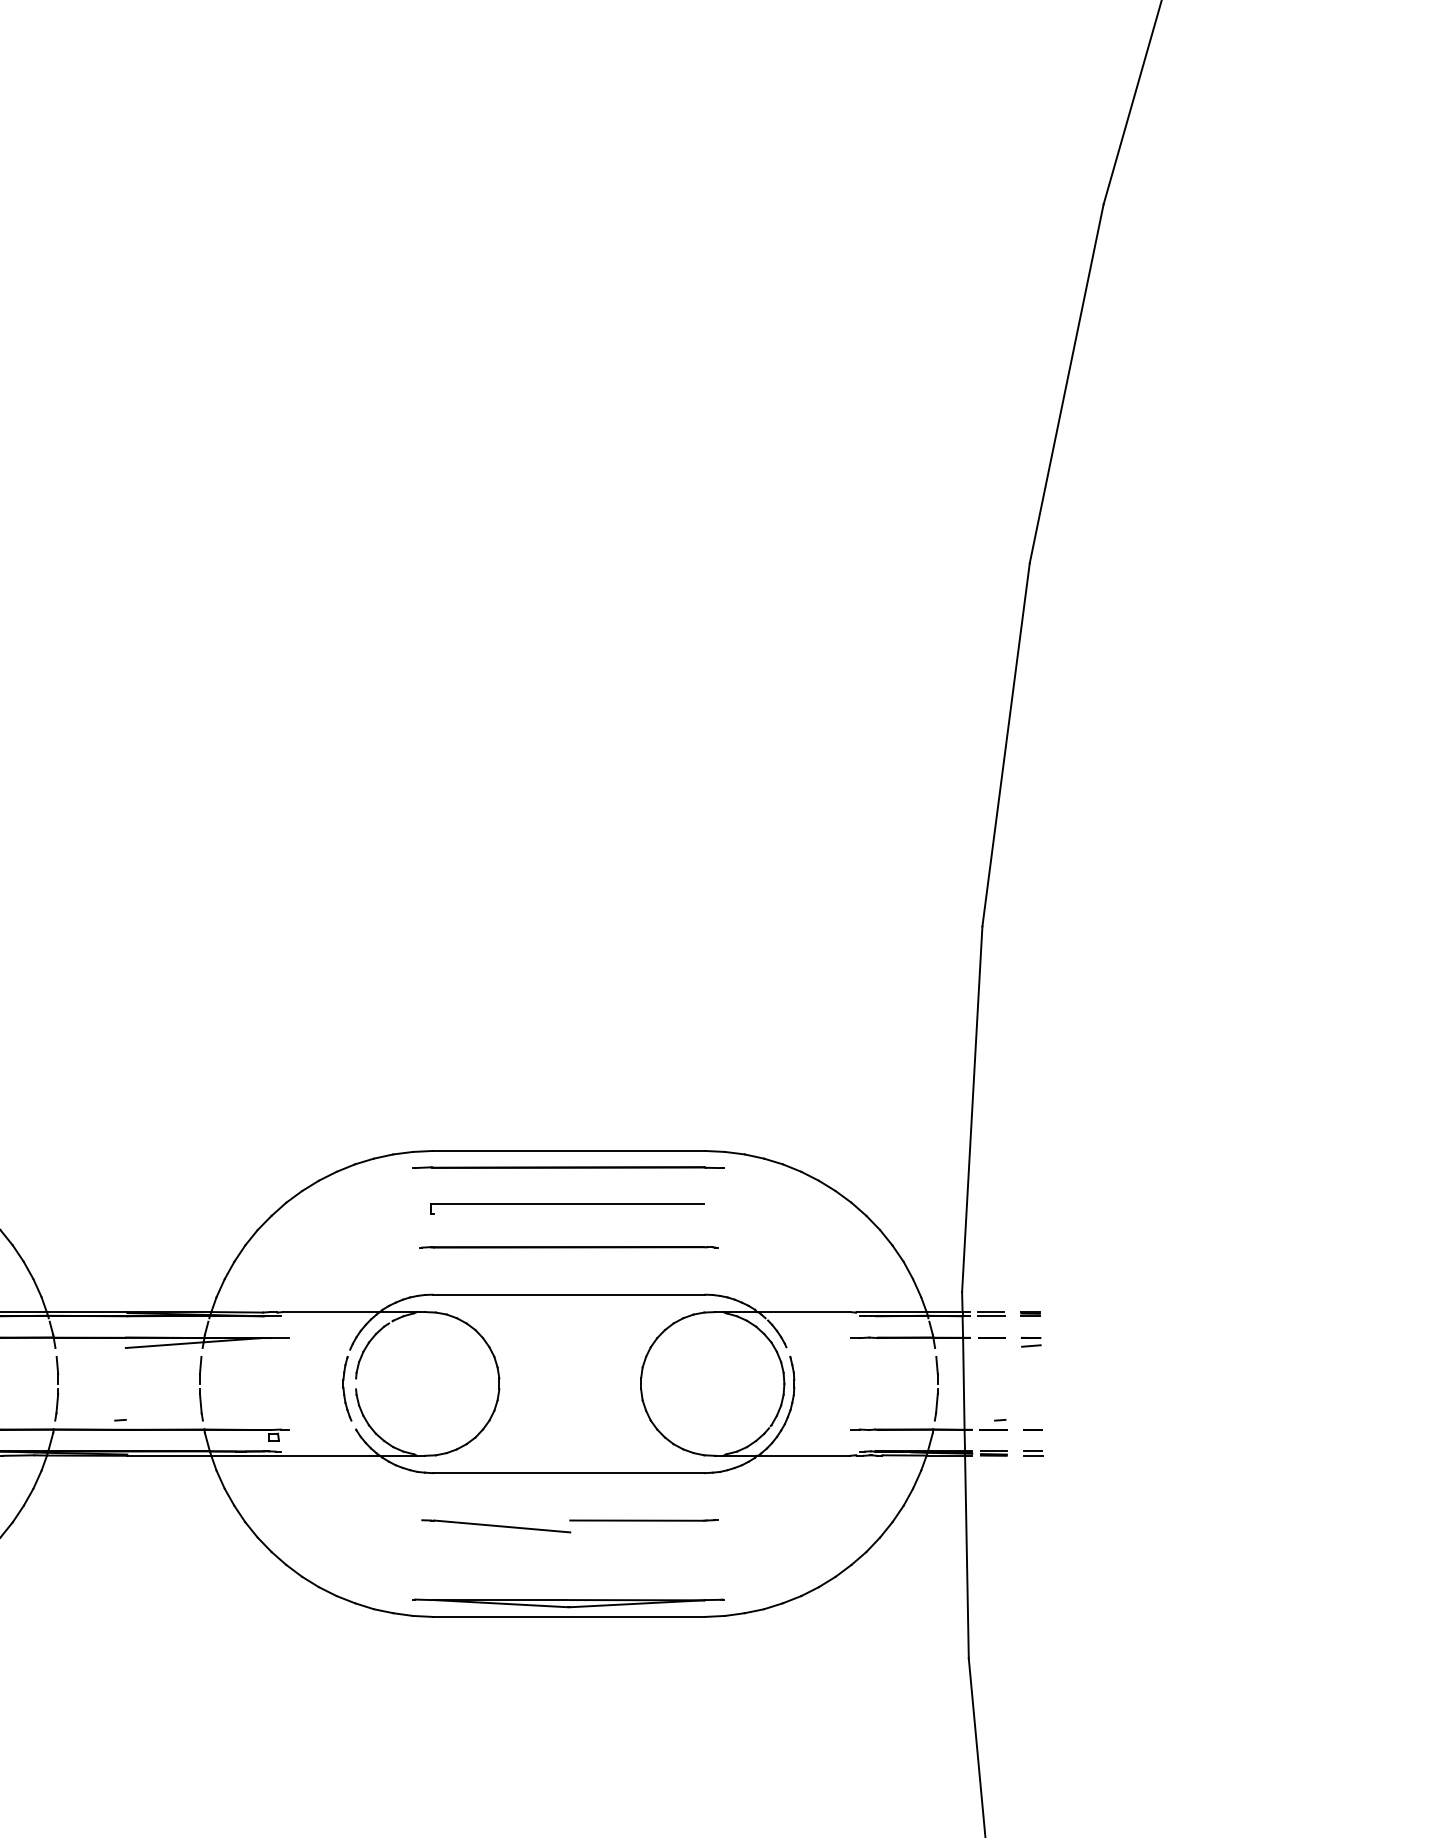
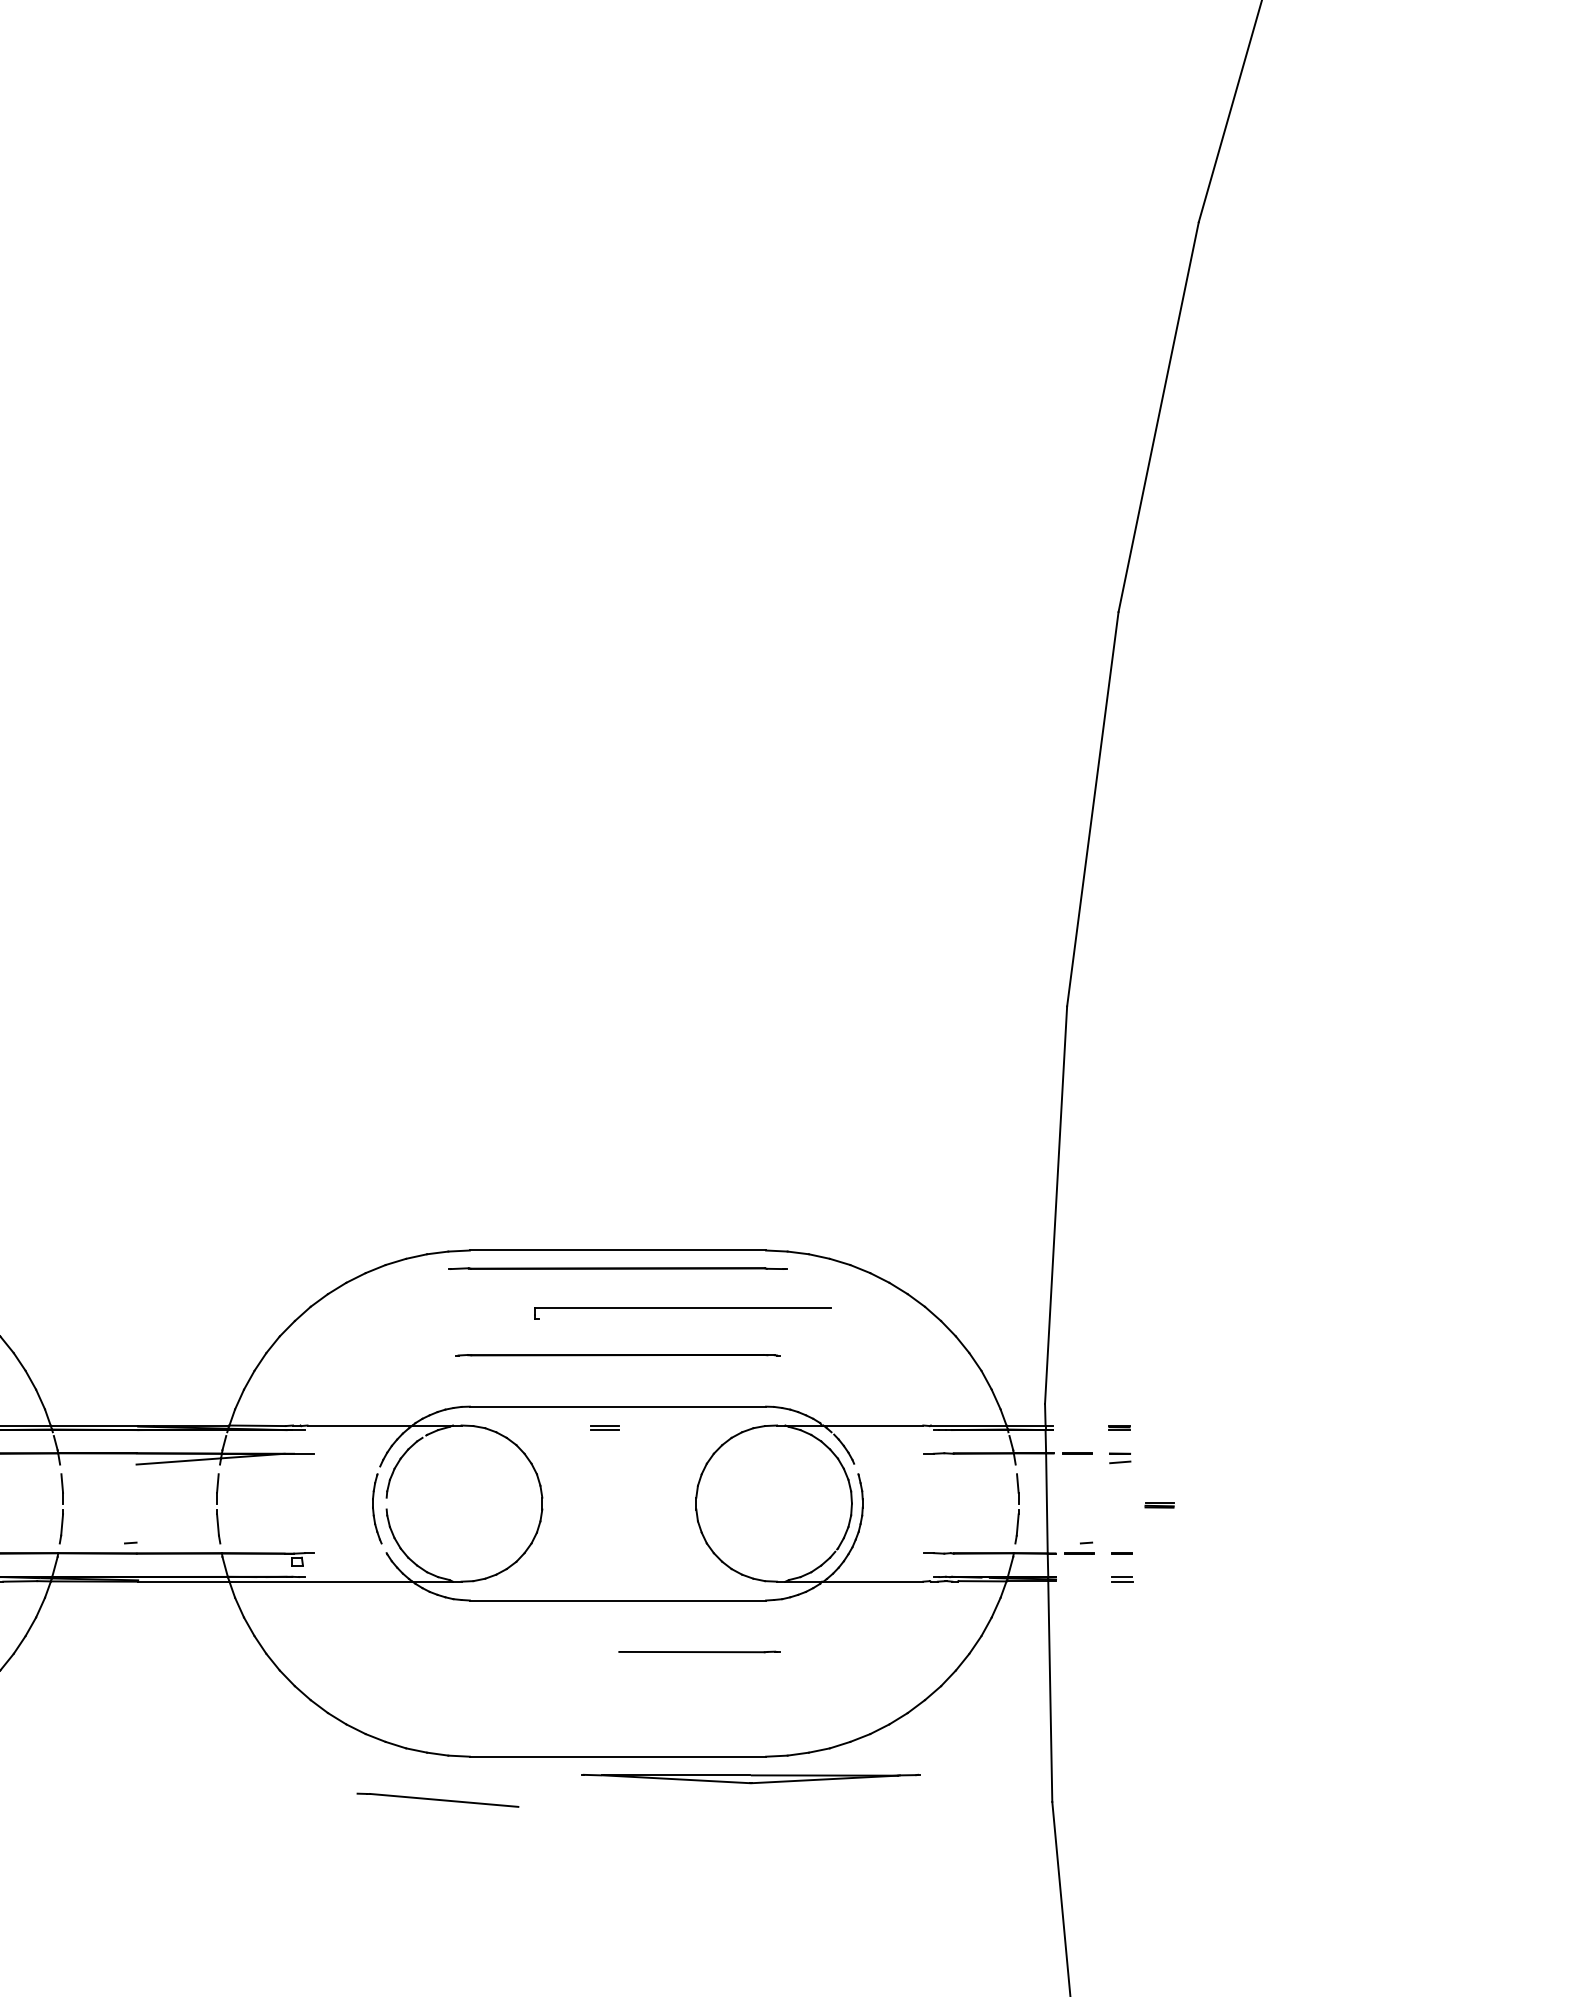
part: (566, 1208) -> (682, 1313), moved
part: (991, 1313) -> (604, 1427), moved
part: (993, 1453) -> (1159, 1505), moved
line: (495, 1525) -> (437, 1799), moved
part: (568, 1602) -> (750, 1778), moved

